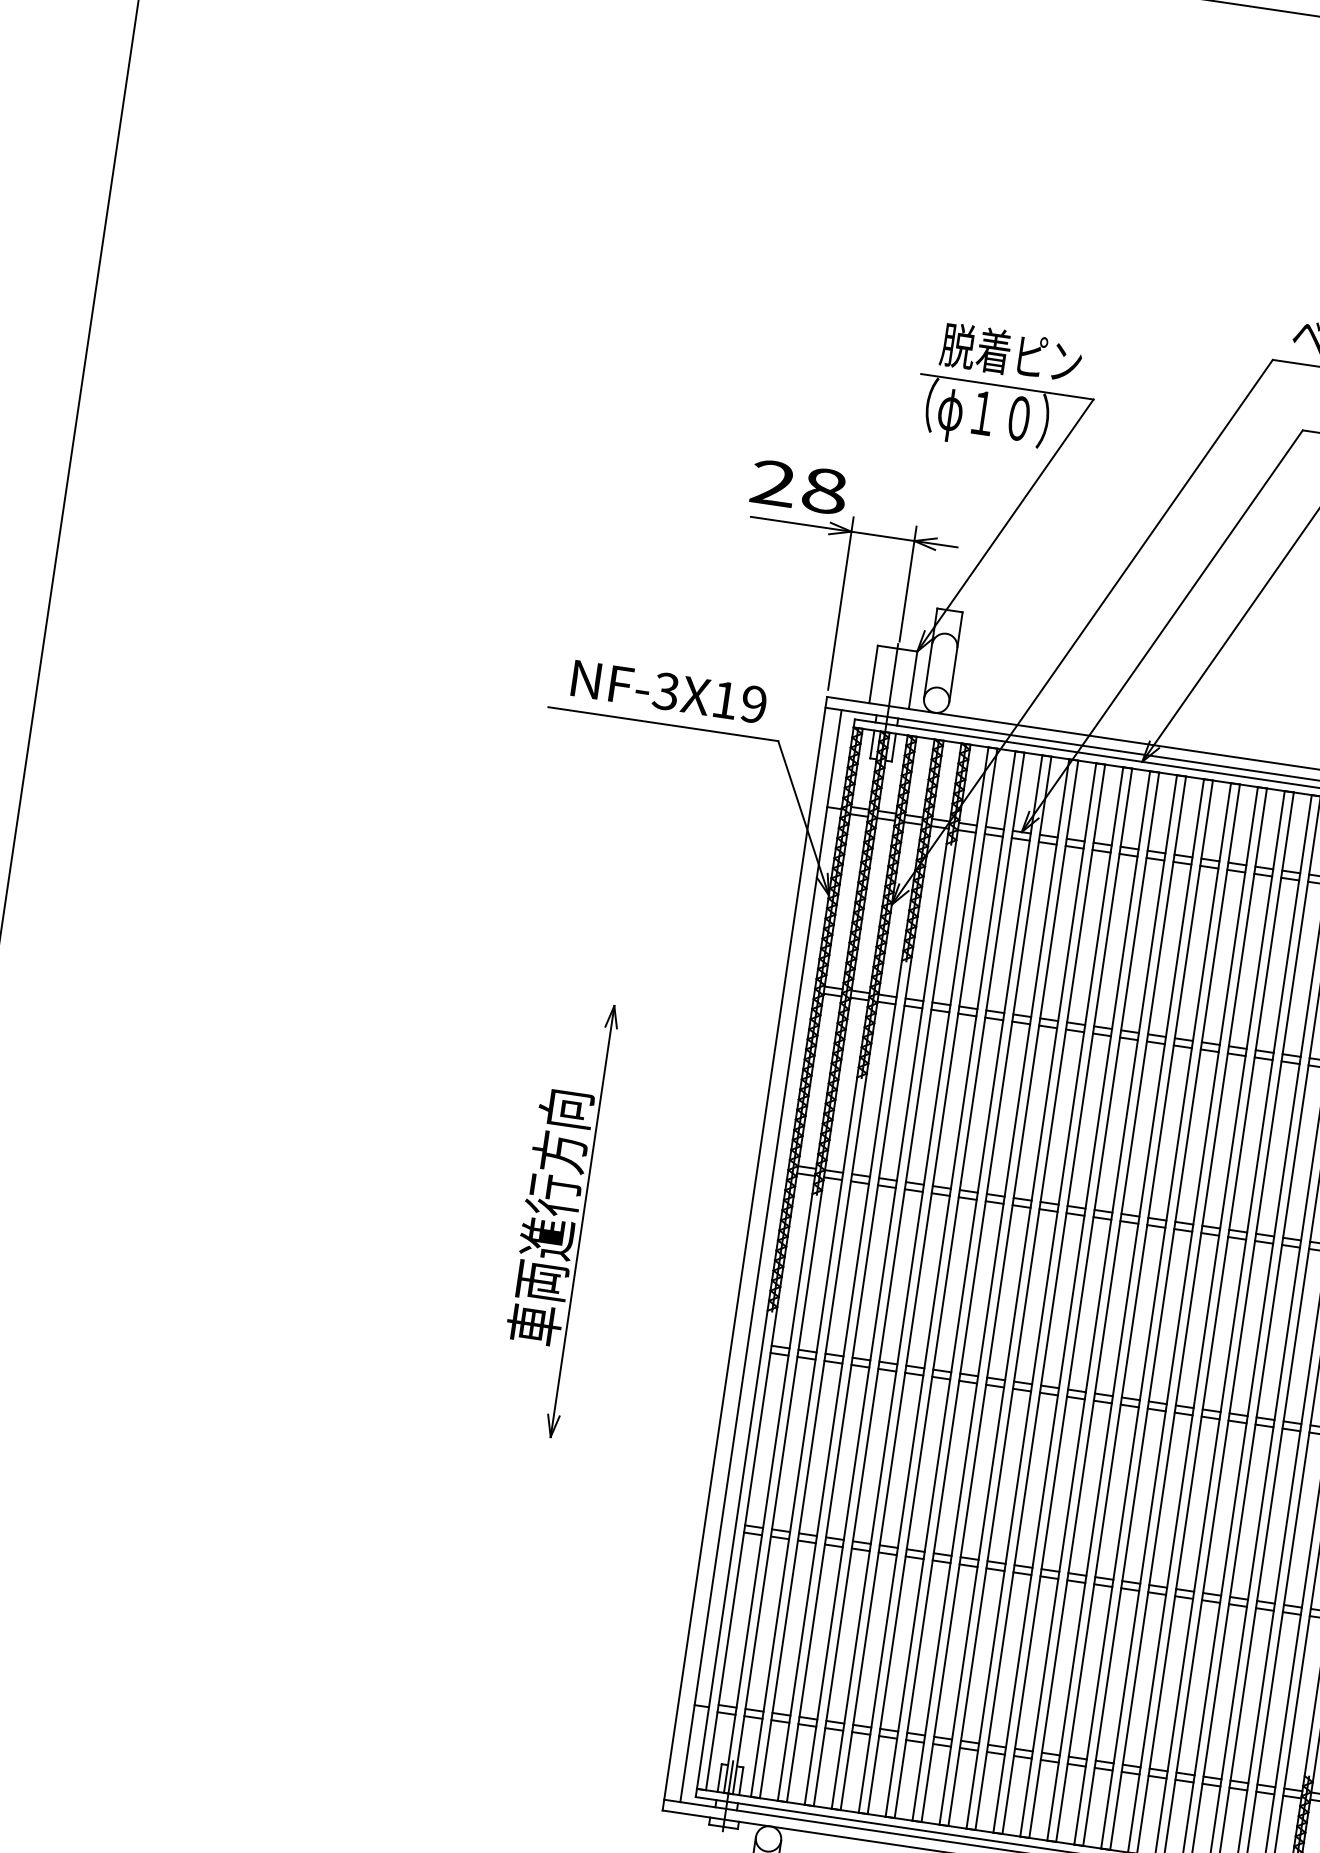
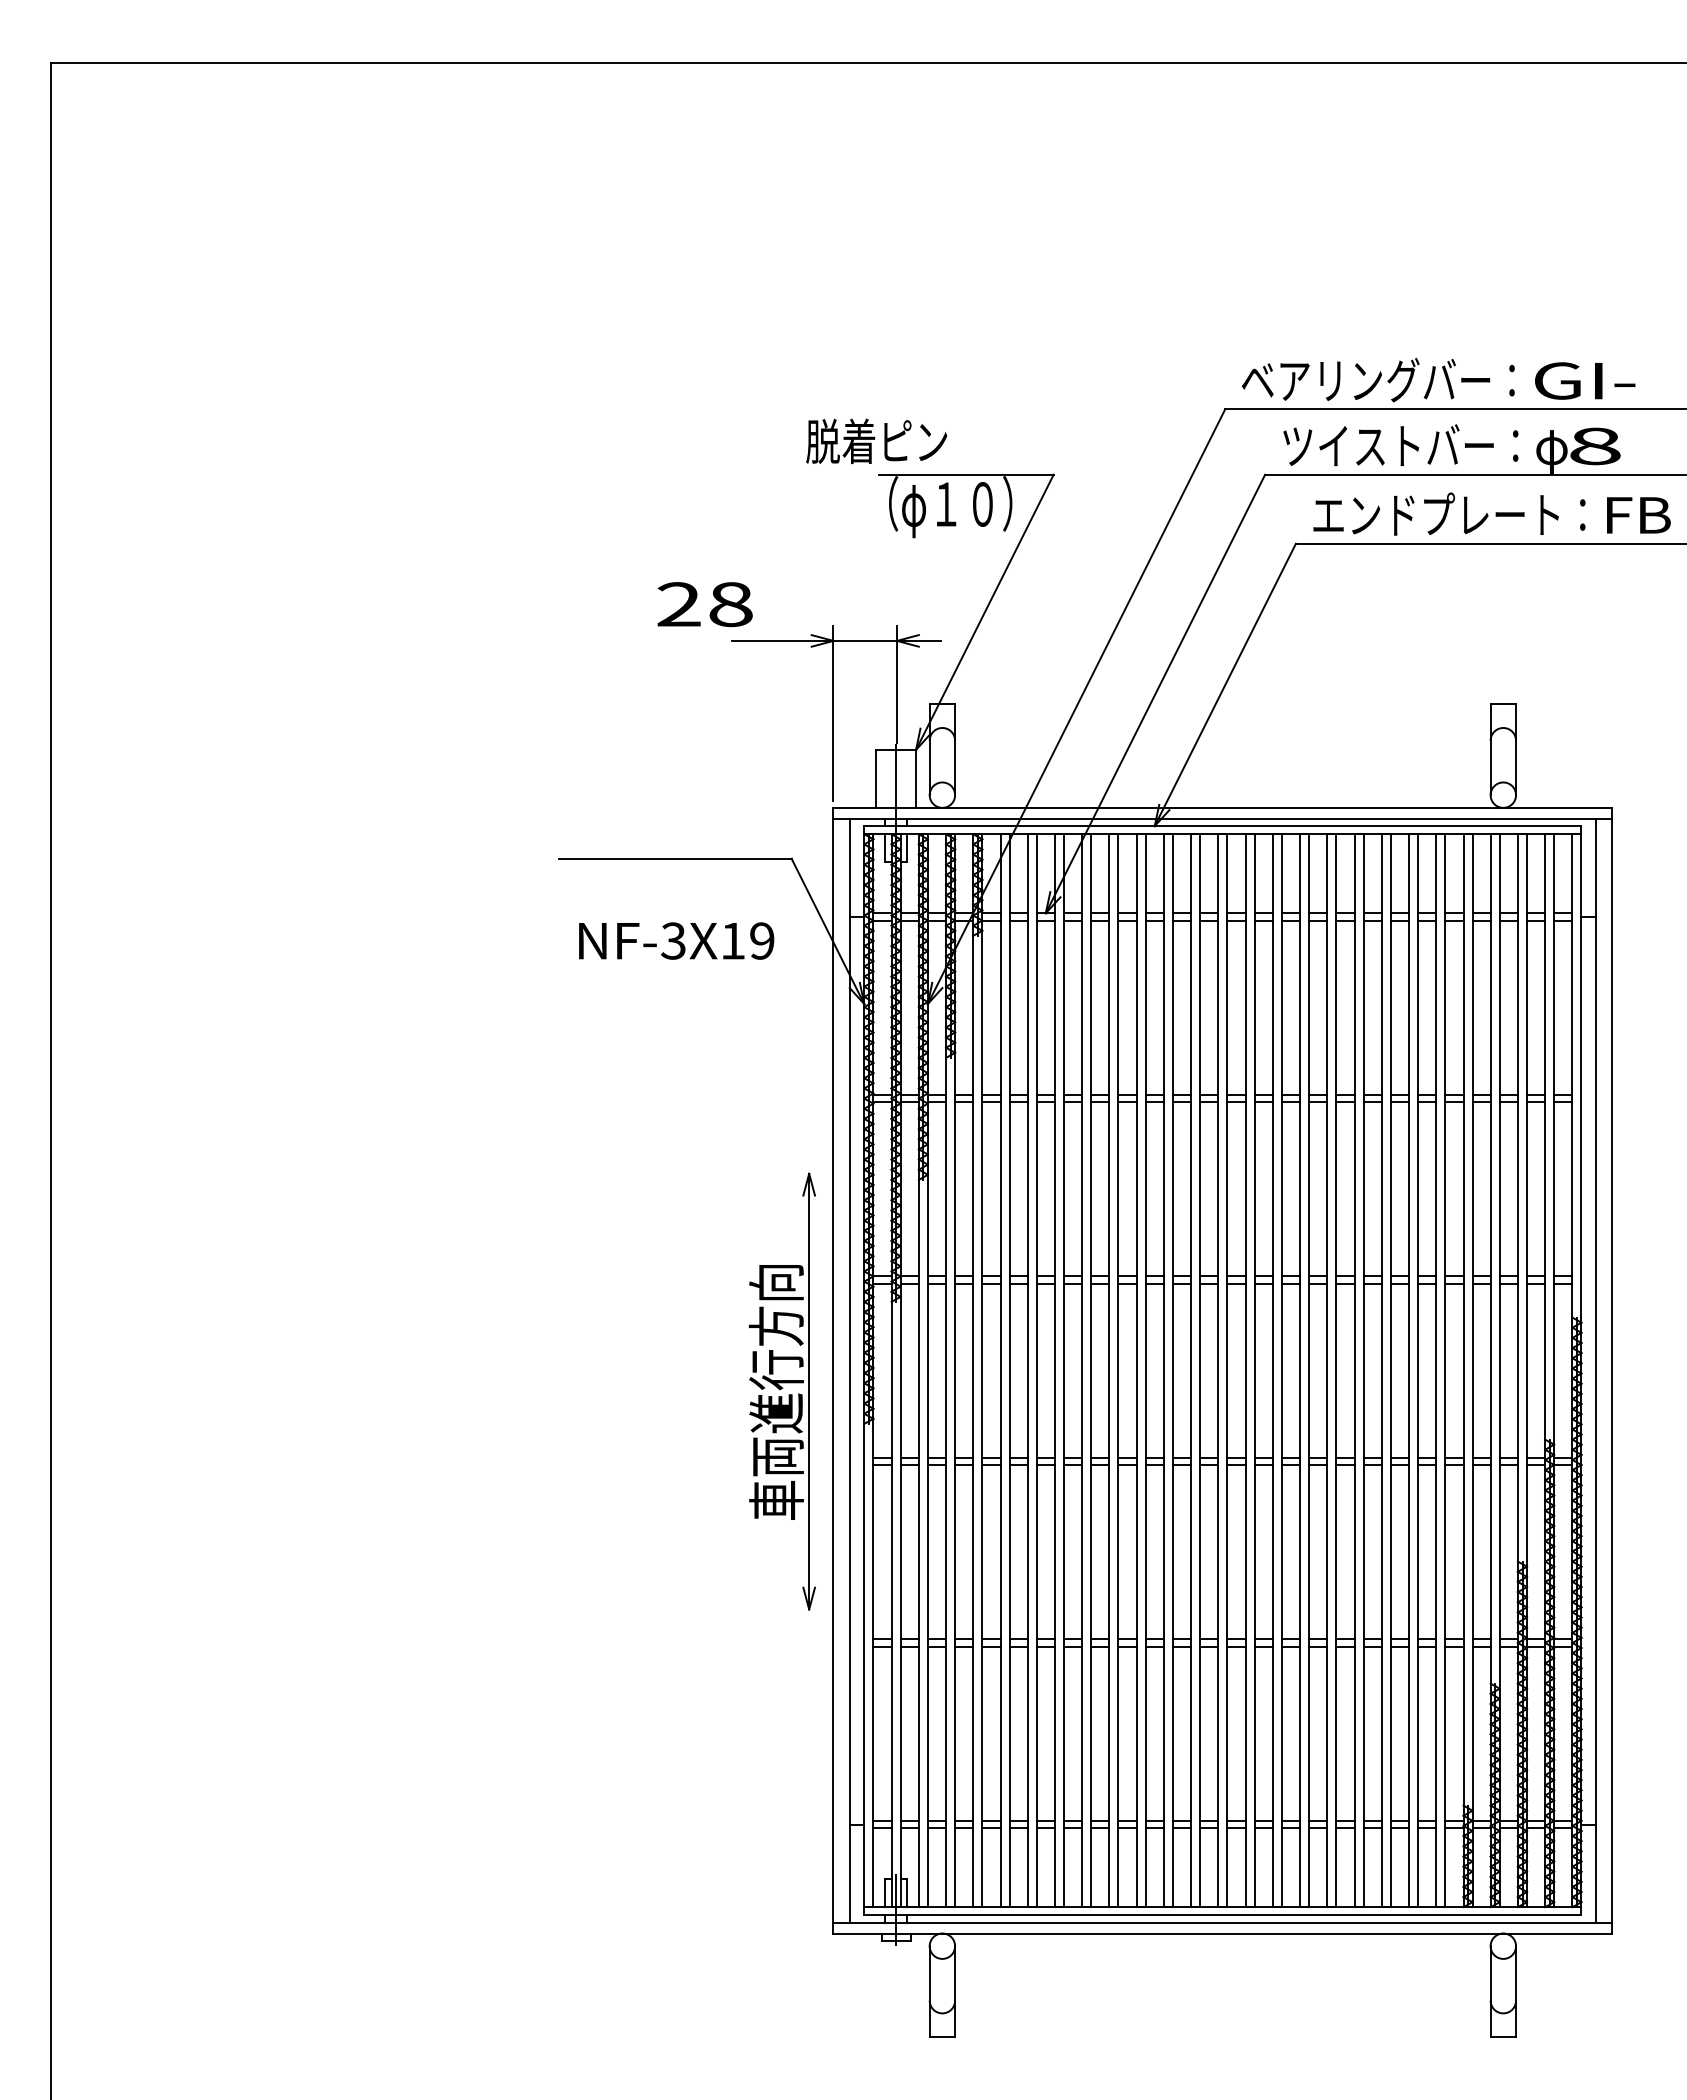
text: (1011, 352) -> (876, 440), moved
text: (798, 487) -> (704, 604), moved
text: (669, 691) -> (676, 940), moved
part: (556, 1217) -> (782, 1391), moved

